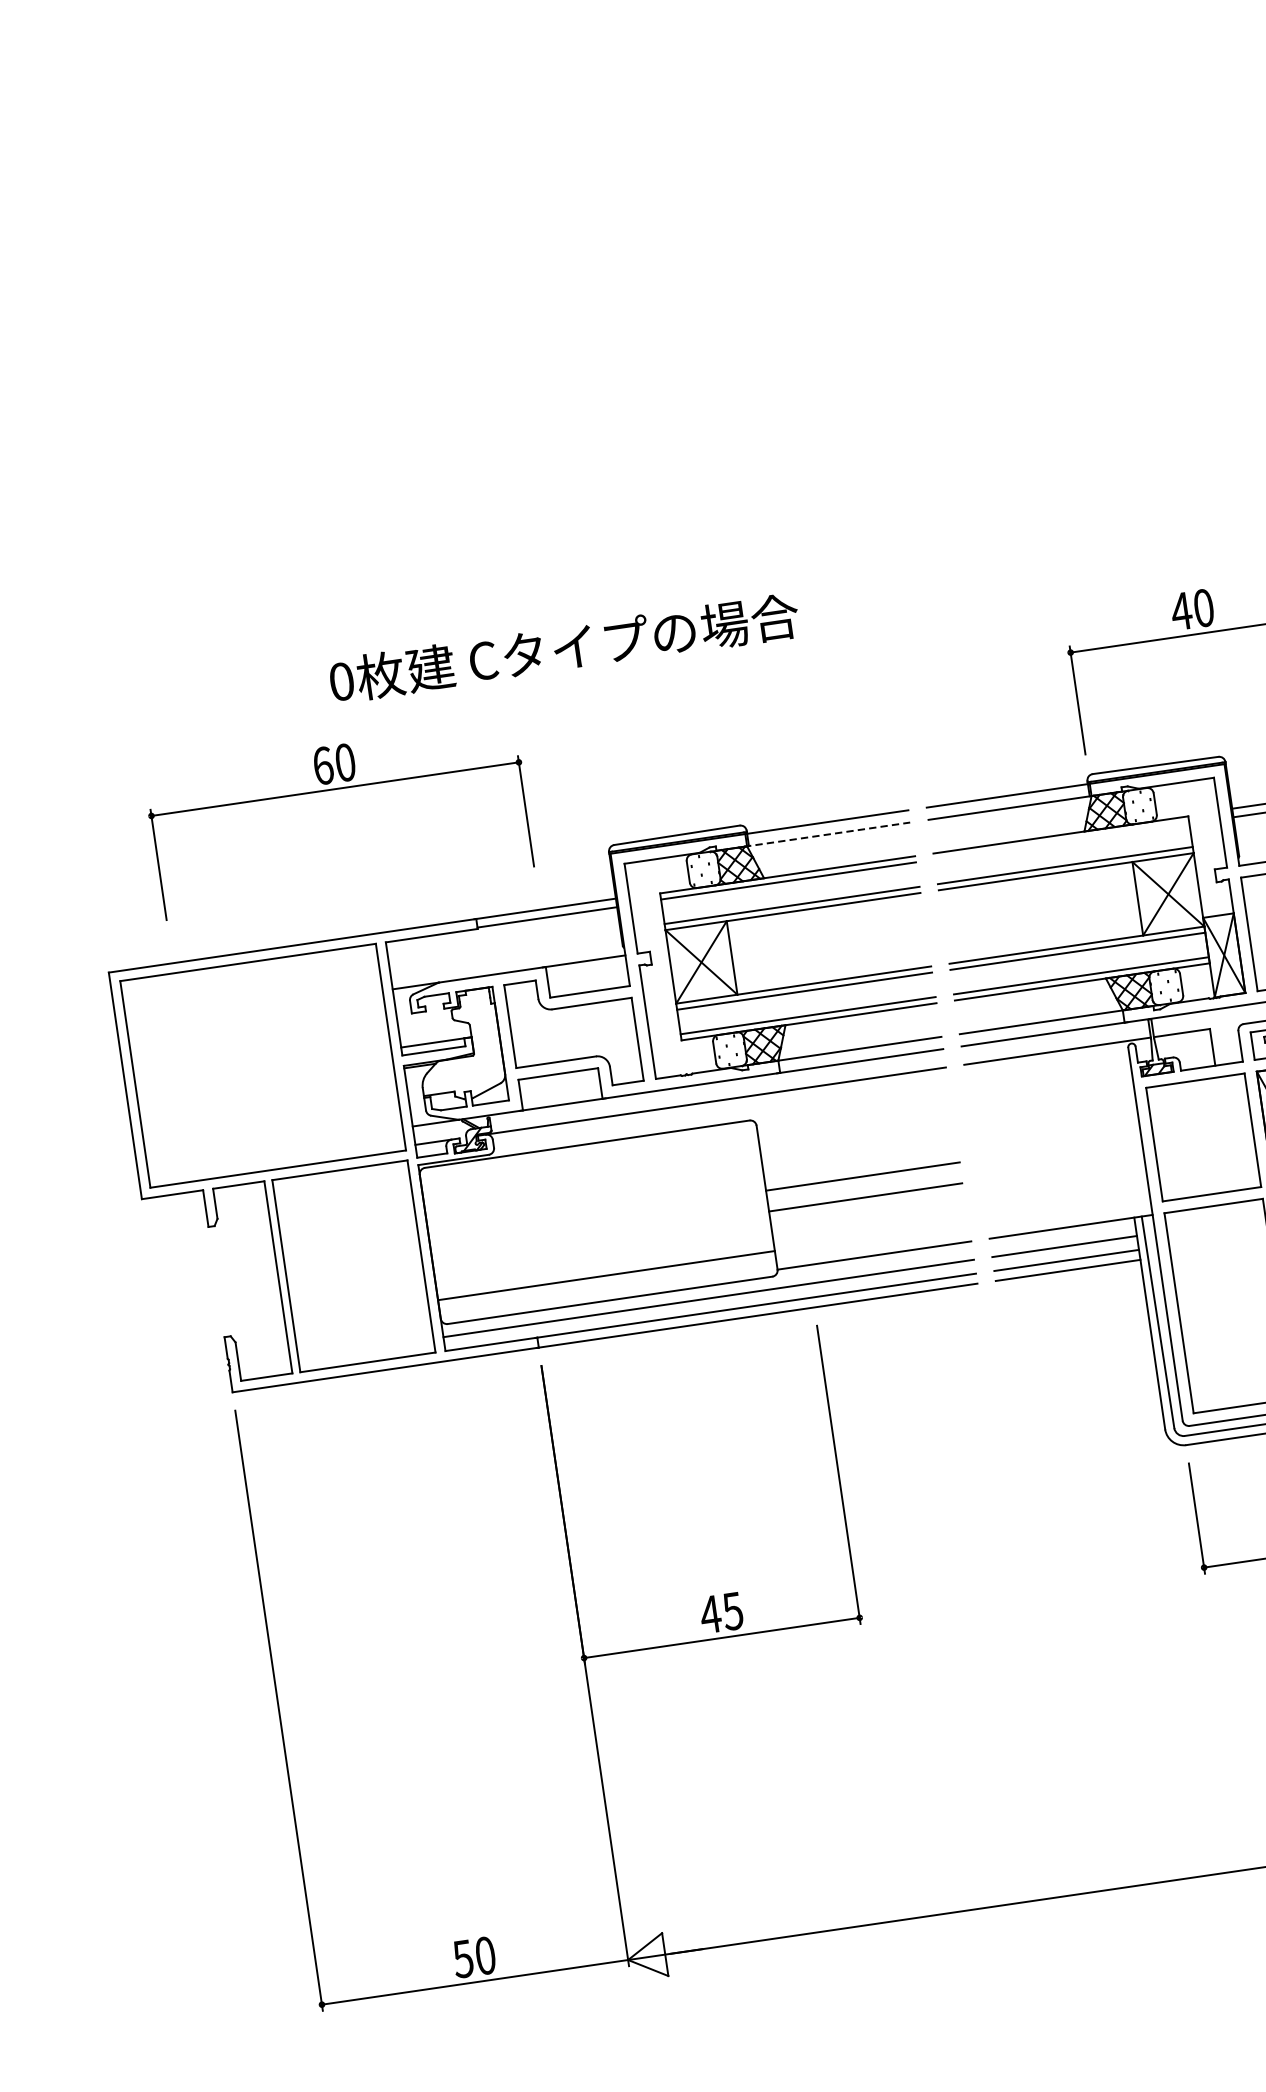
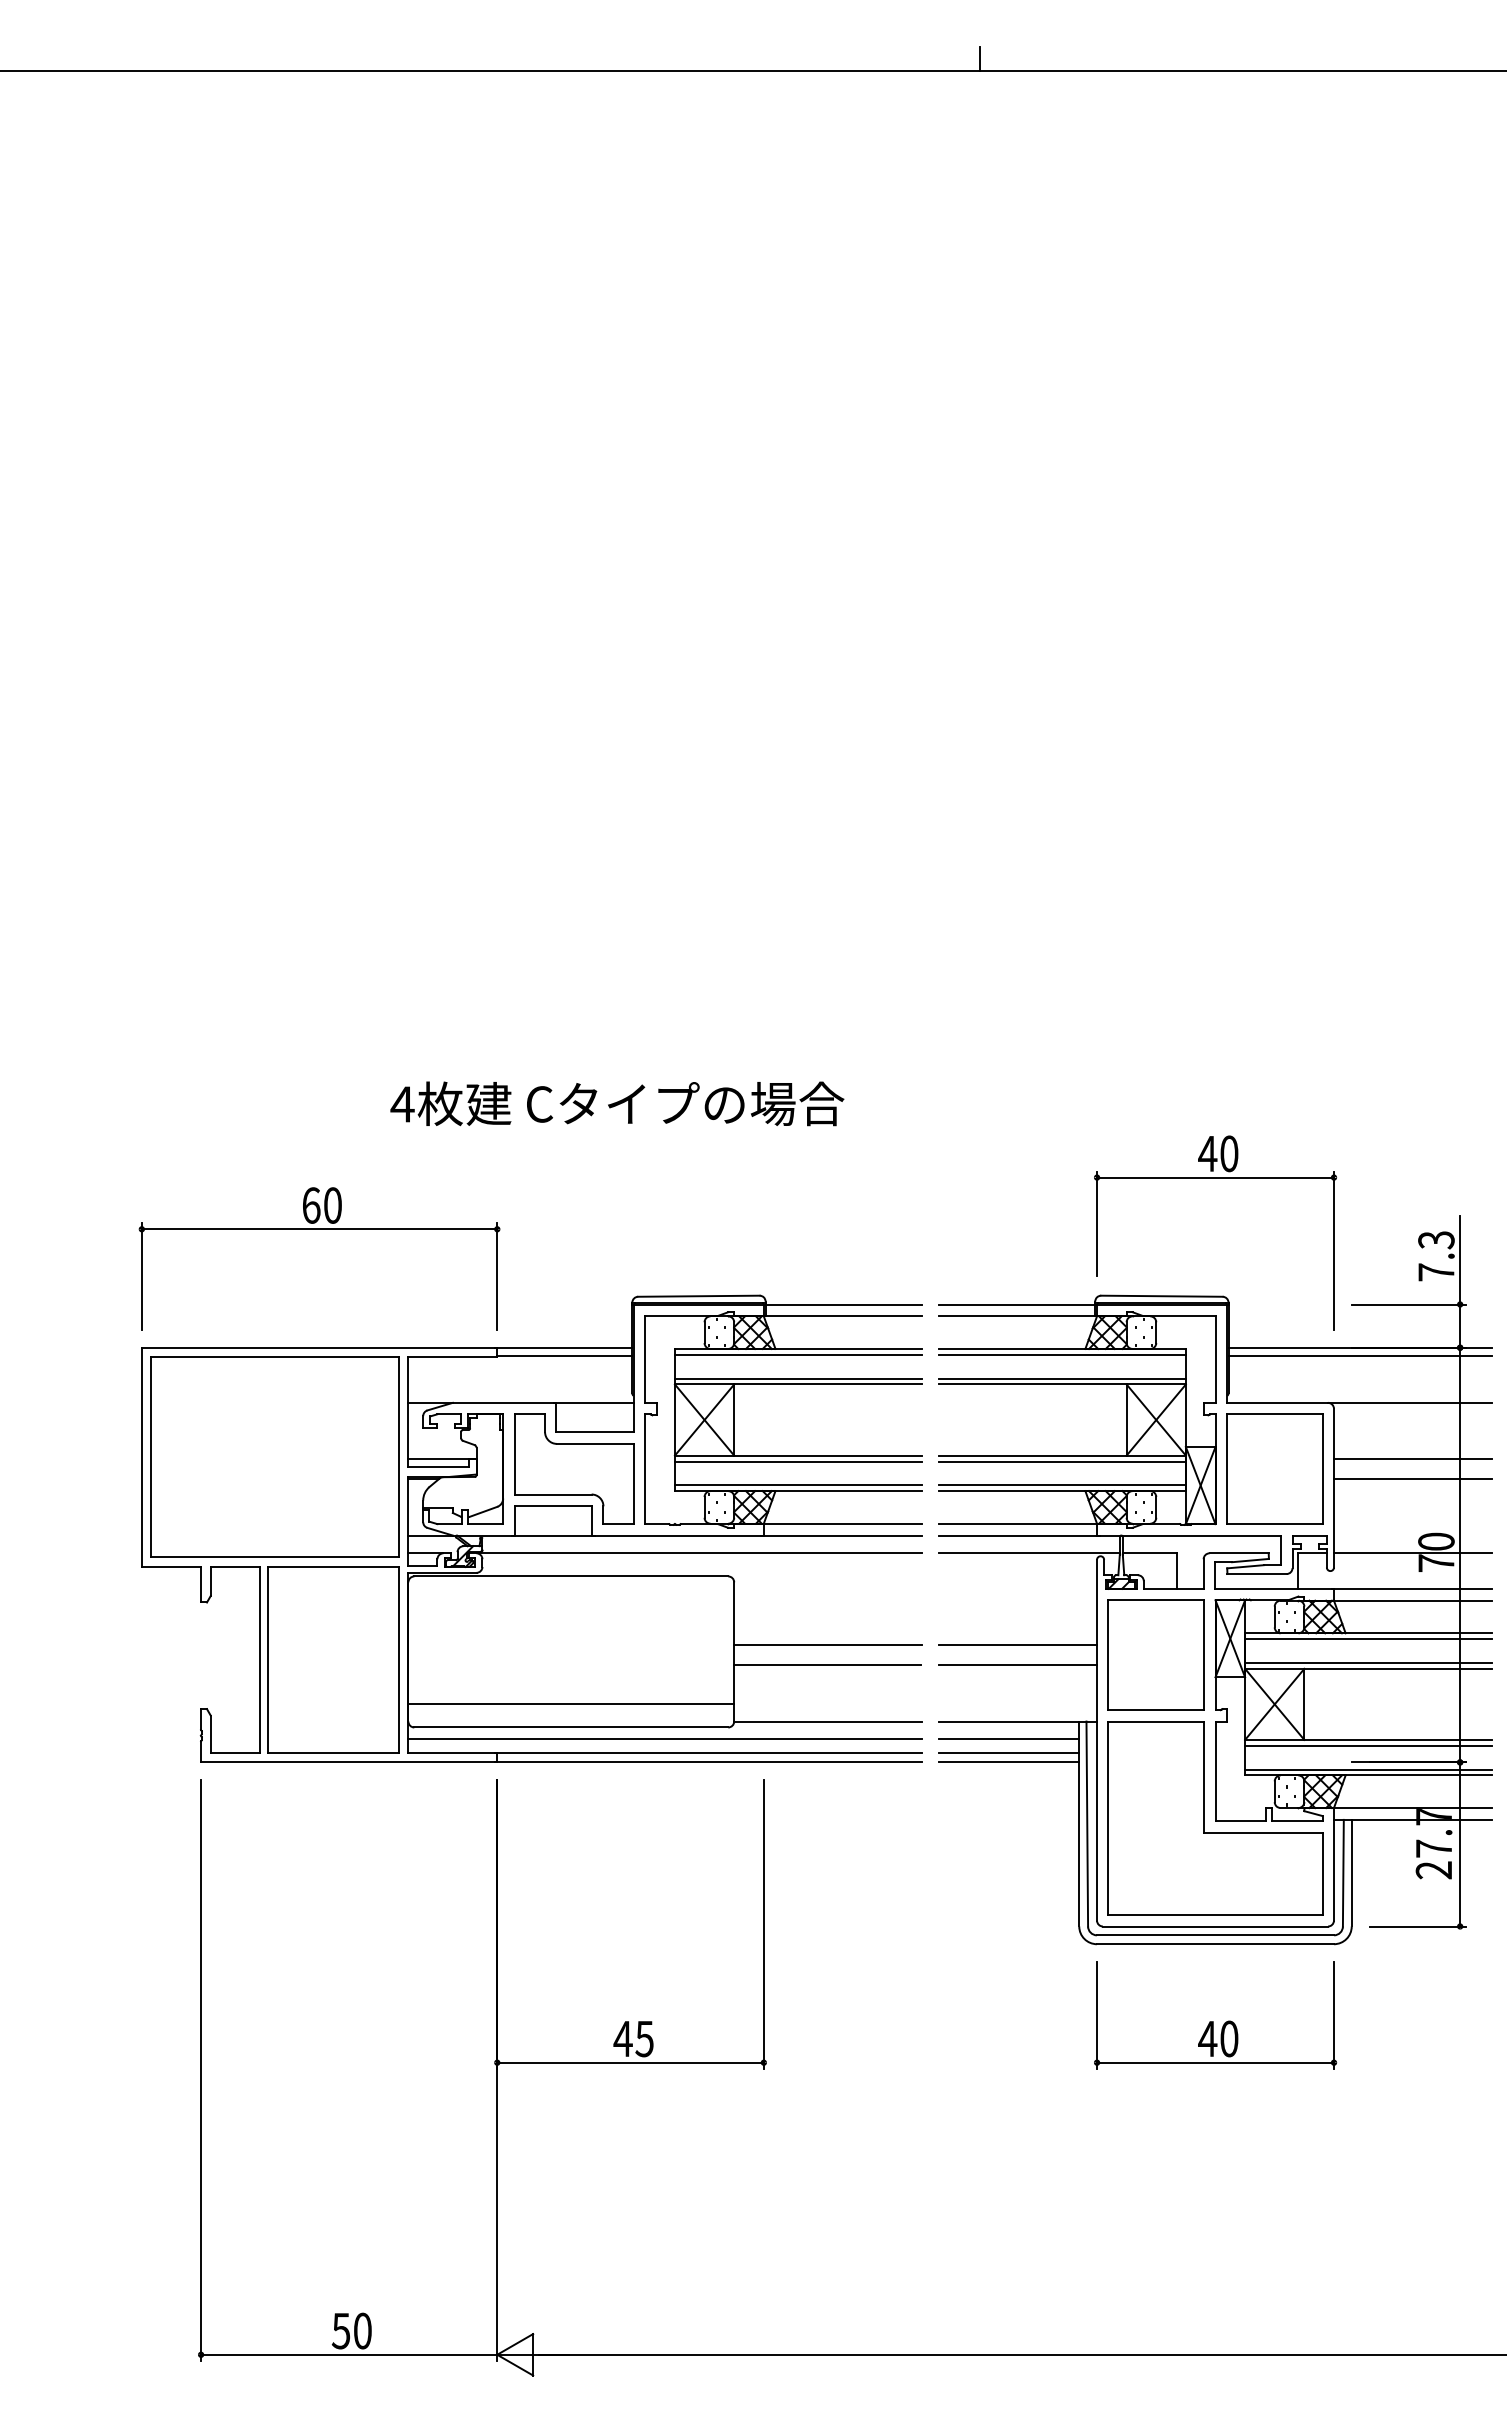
text: (341, 681) -> (402, 1104), 0 -> 4
part: (335, 789) -> (319, 1229), moved
line: (827, 834) -> (841, 1316), dashed -> solid
line: (1061, 840) -> (1062, 1354), added
line: (1060, 1148) -> (1018, 1645), added
line: (1063, 1168) -> (1018, 1665), added

